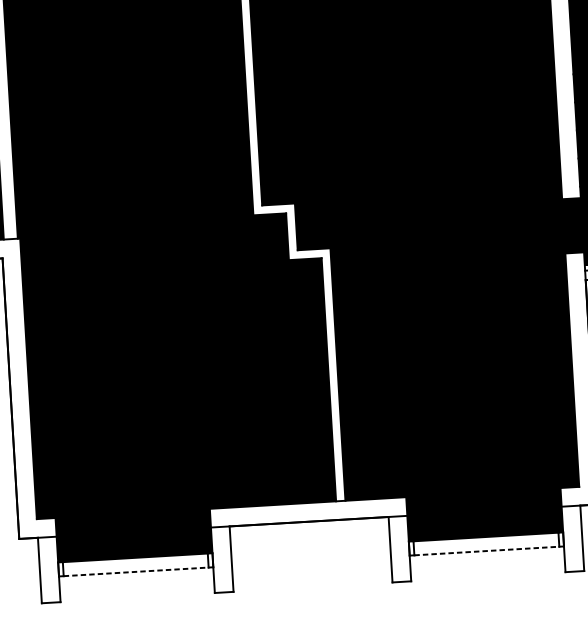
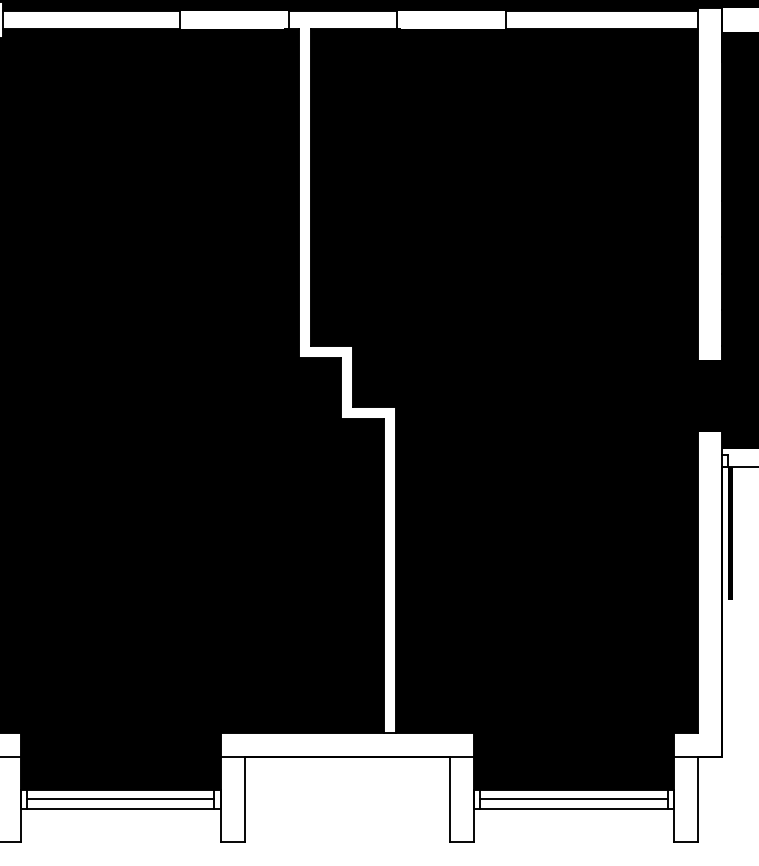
line: (486, 544) -> (573, 799), added
line: (487, 551) -> (574, 808), dashed -> solid
line: (135, 564) -> (120, 799), added
line: (135, 571) -> (120, 808), dashed -> solid

